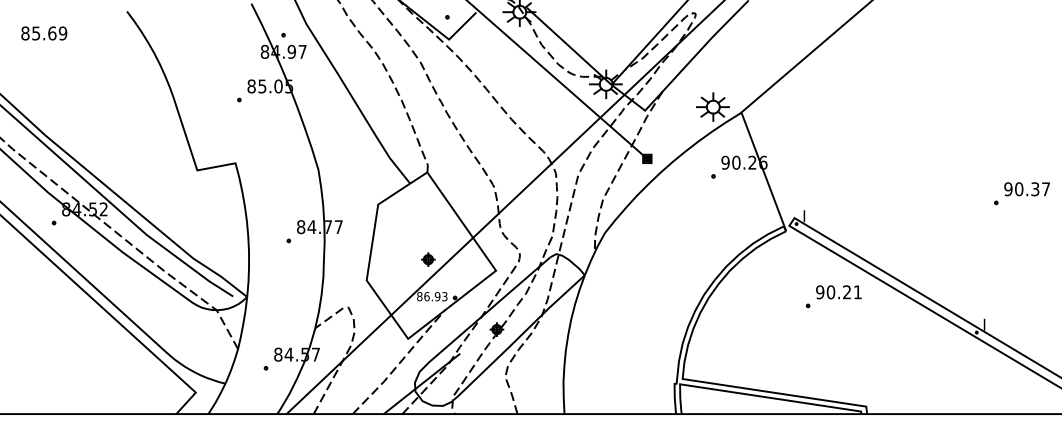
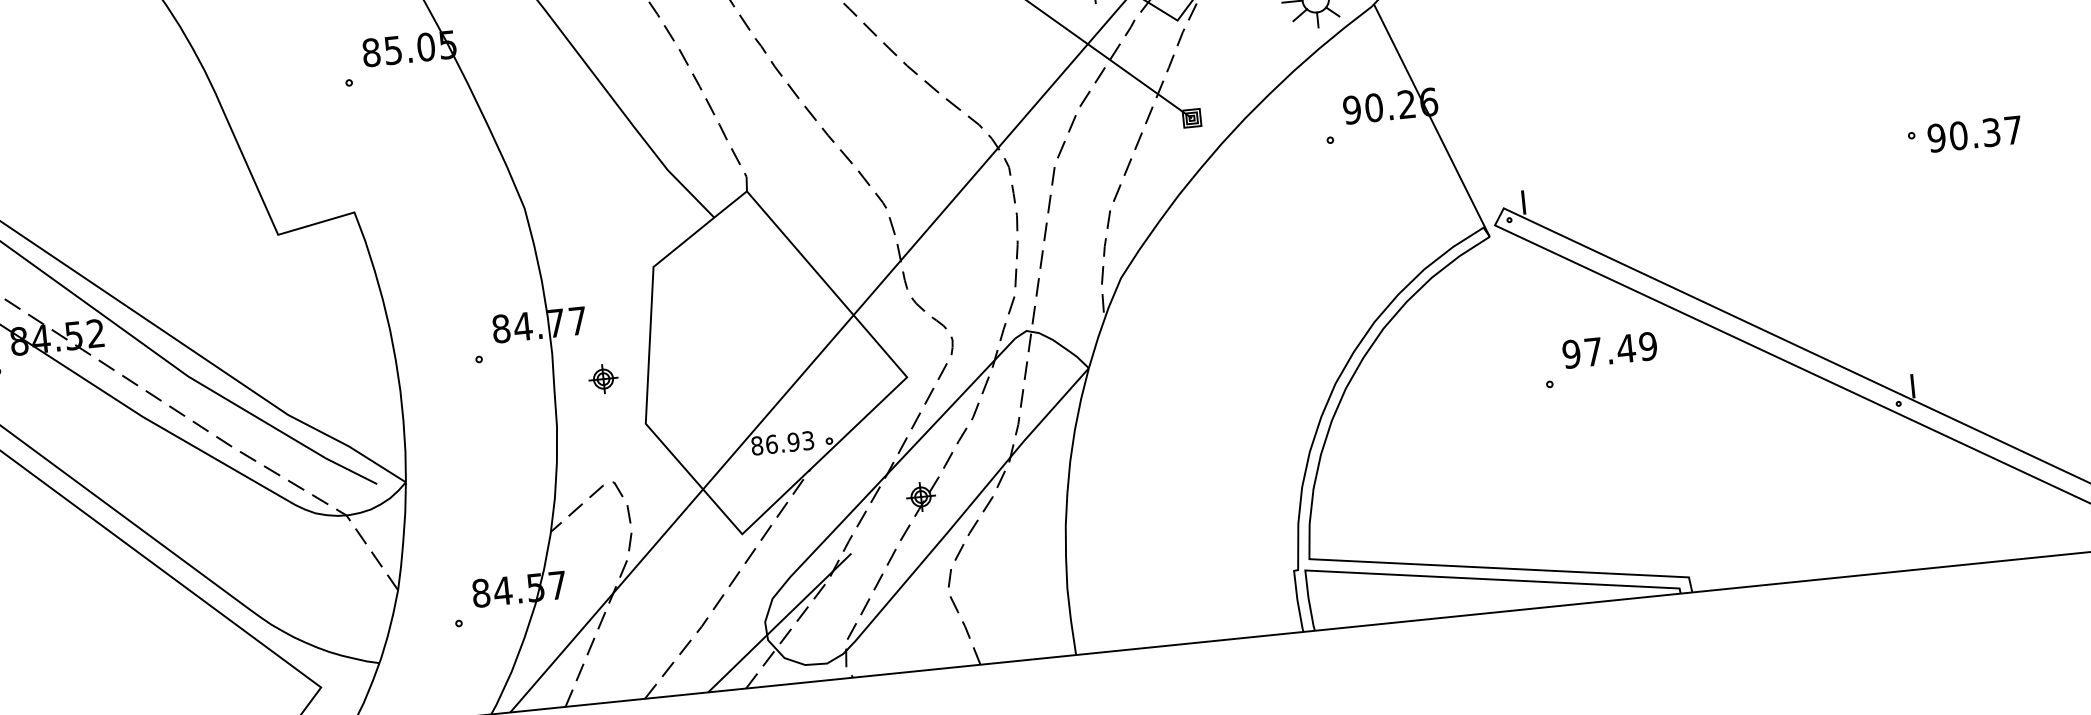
text: (1026, 189) -> (1973, 134), moved
part: (428, 259) -> (603, 378), moved
text: (844, 292) -> (1621, 349), 90.21 -> 97.49

